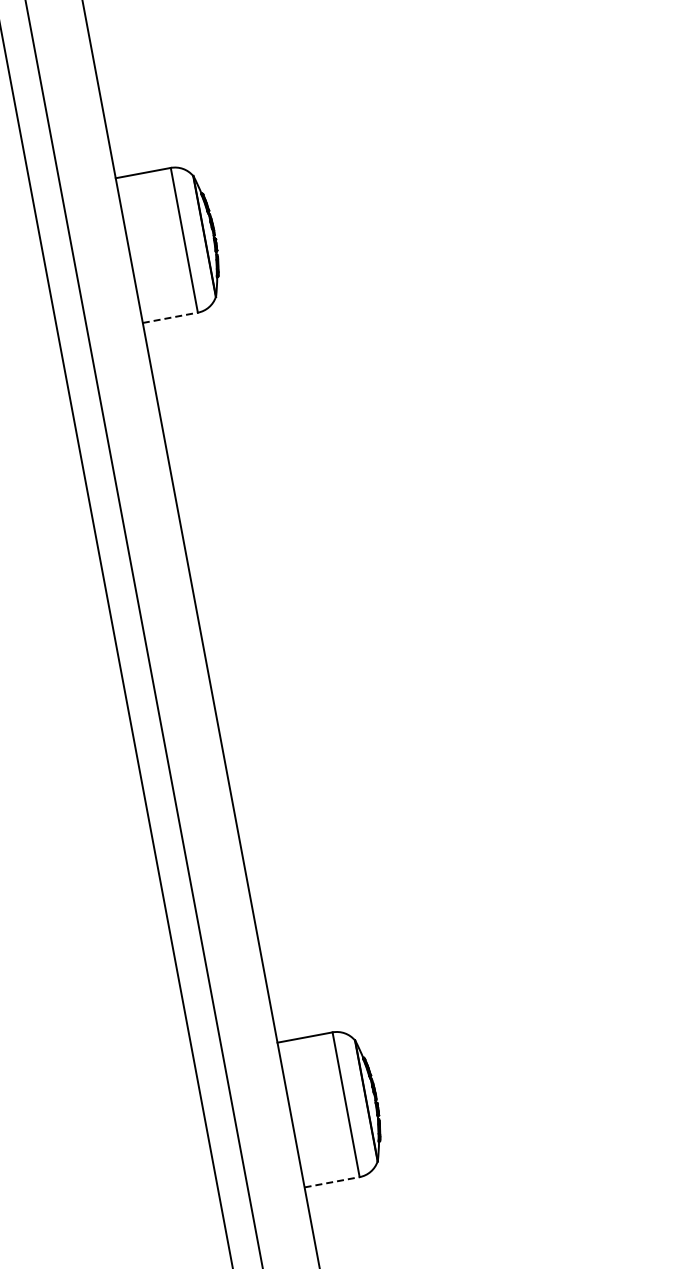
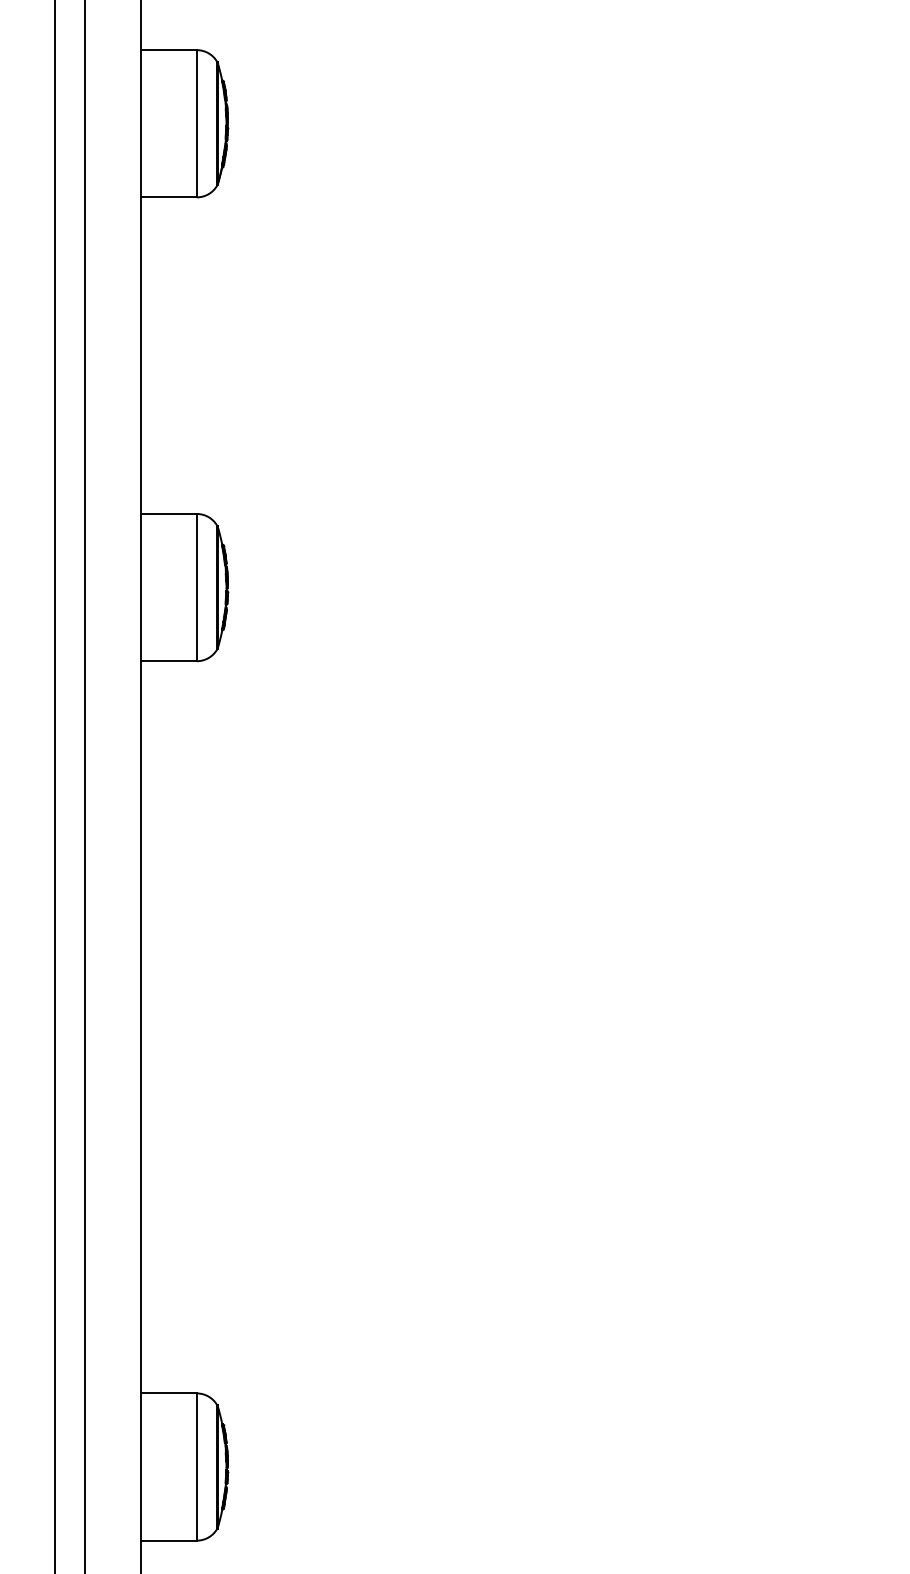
line: (171, 317) -> (169, 661), dashed -> solid
line: (332, 1181) -> (169, 1540), dashed -> solid

